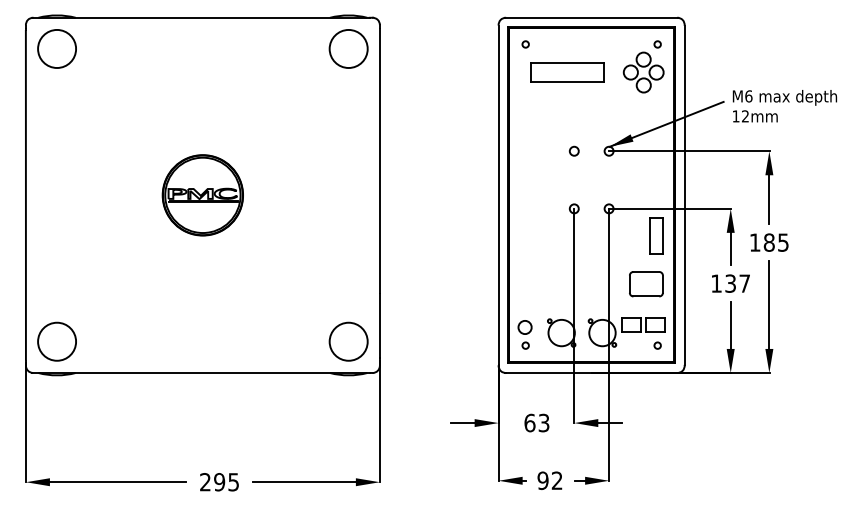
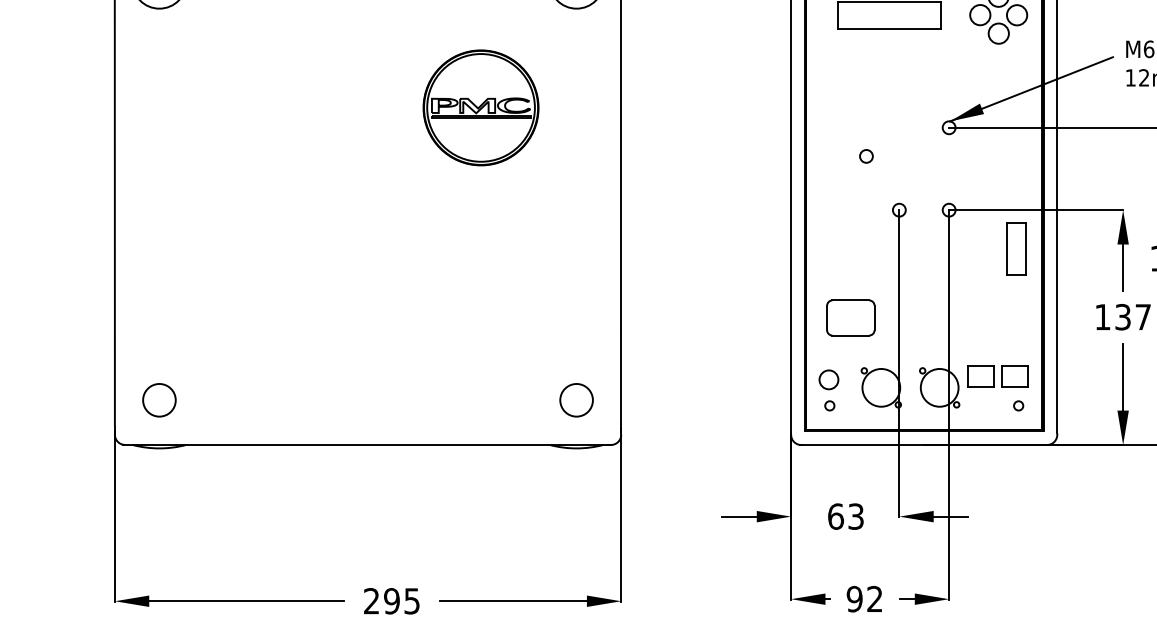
circle: (573, 150) -> (865, 155), moved
part: (202, 195) -> (480, 108), moved
part: (646, 284) -> (851, 318), moved
circle: (57, 341) -> (160, 399), size x0.6
circle: (348, 341) -> (576, 399), size x0.6

